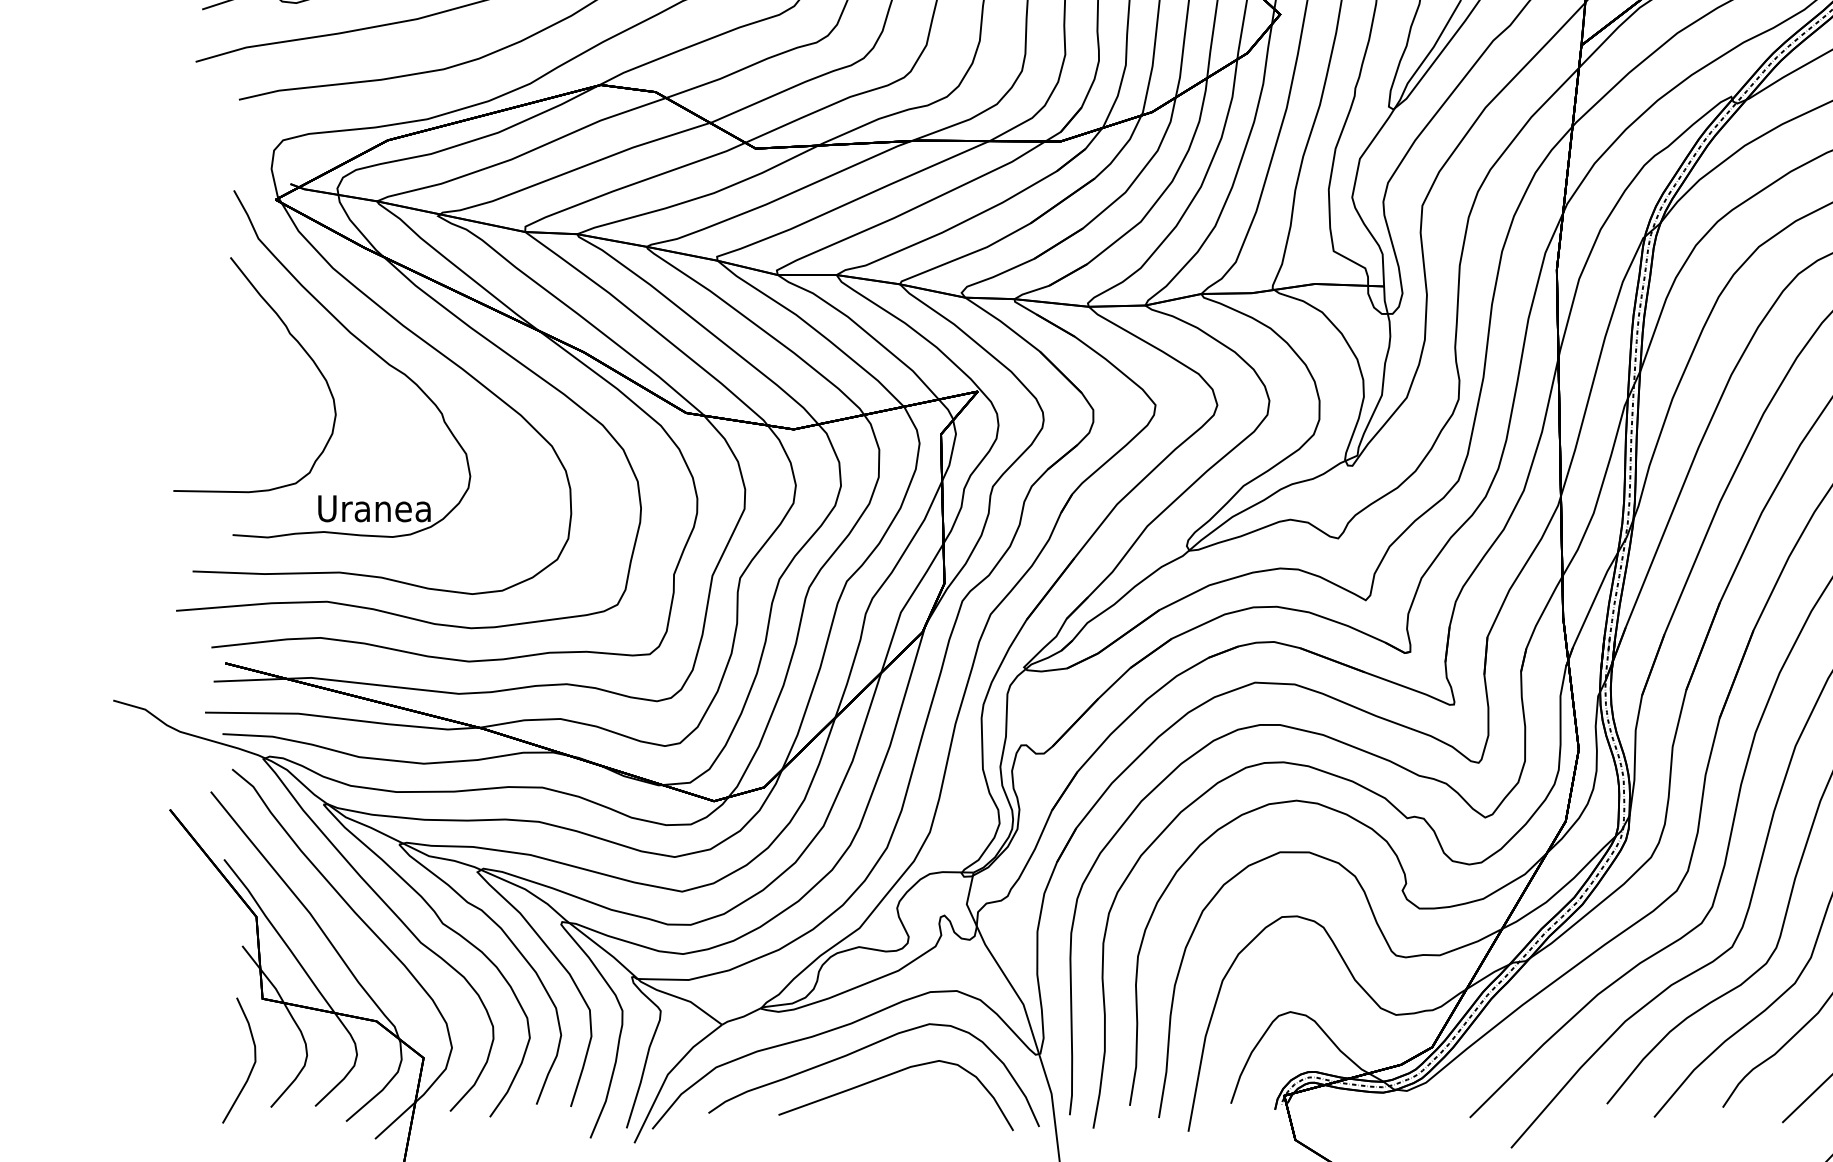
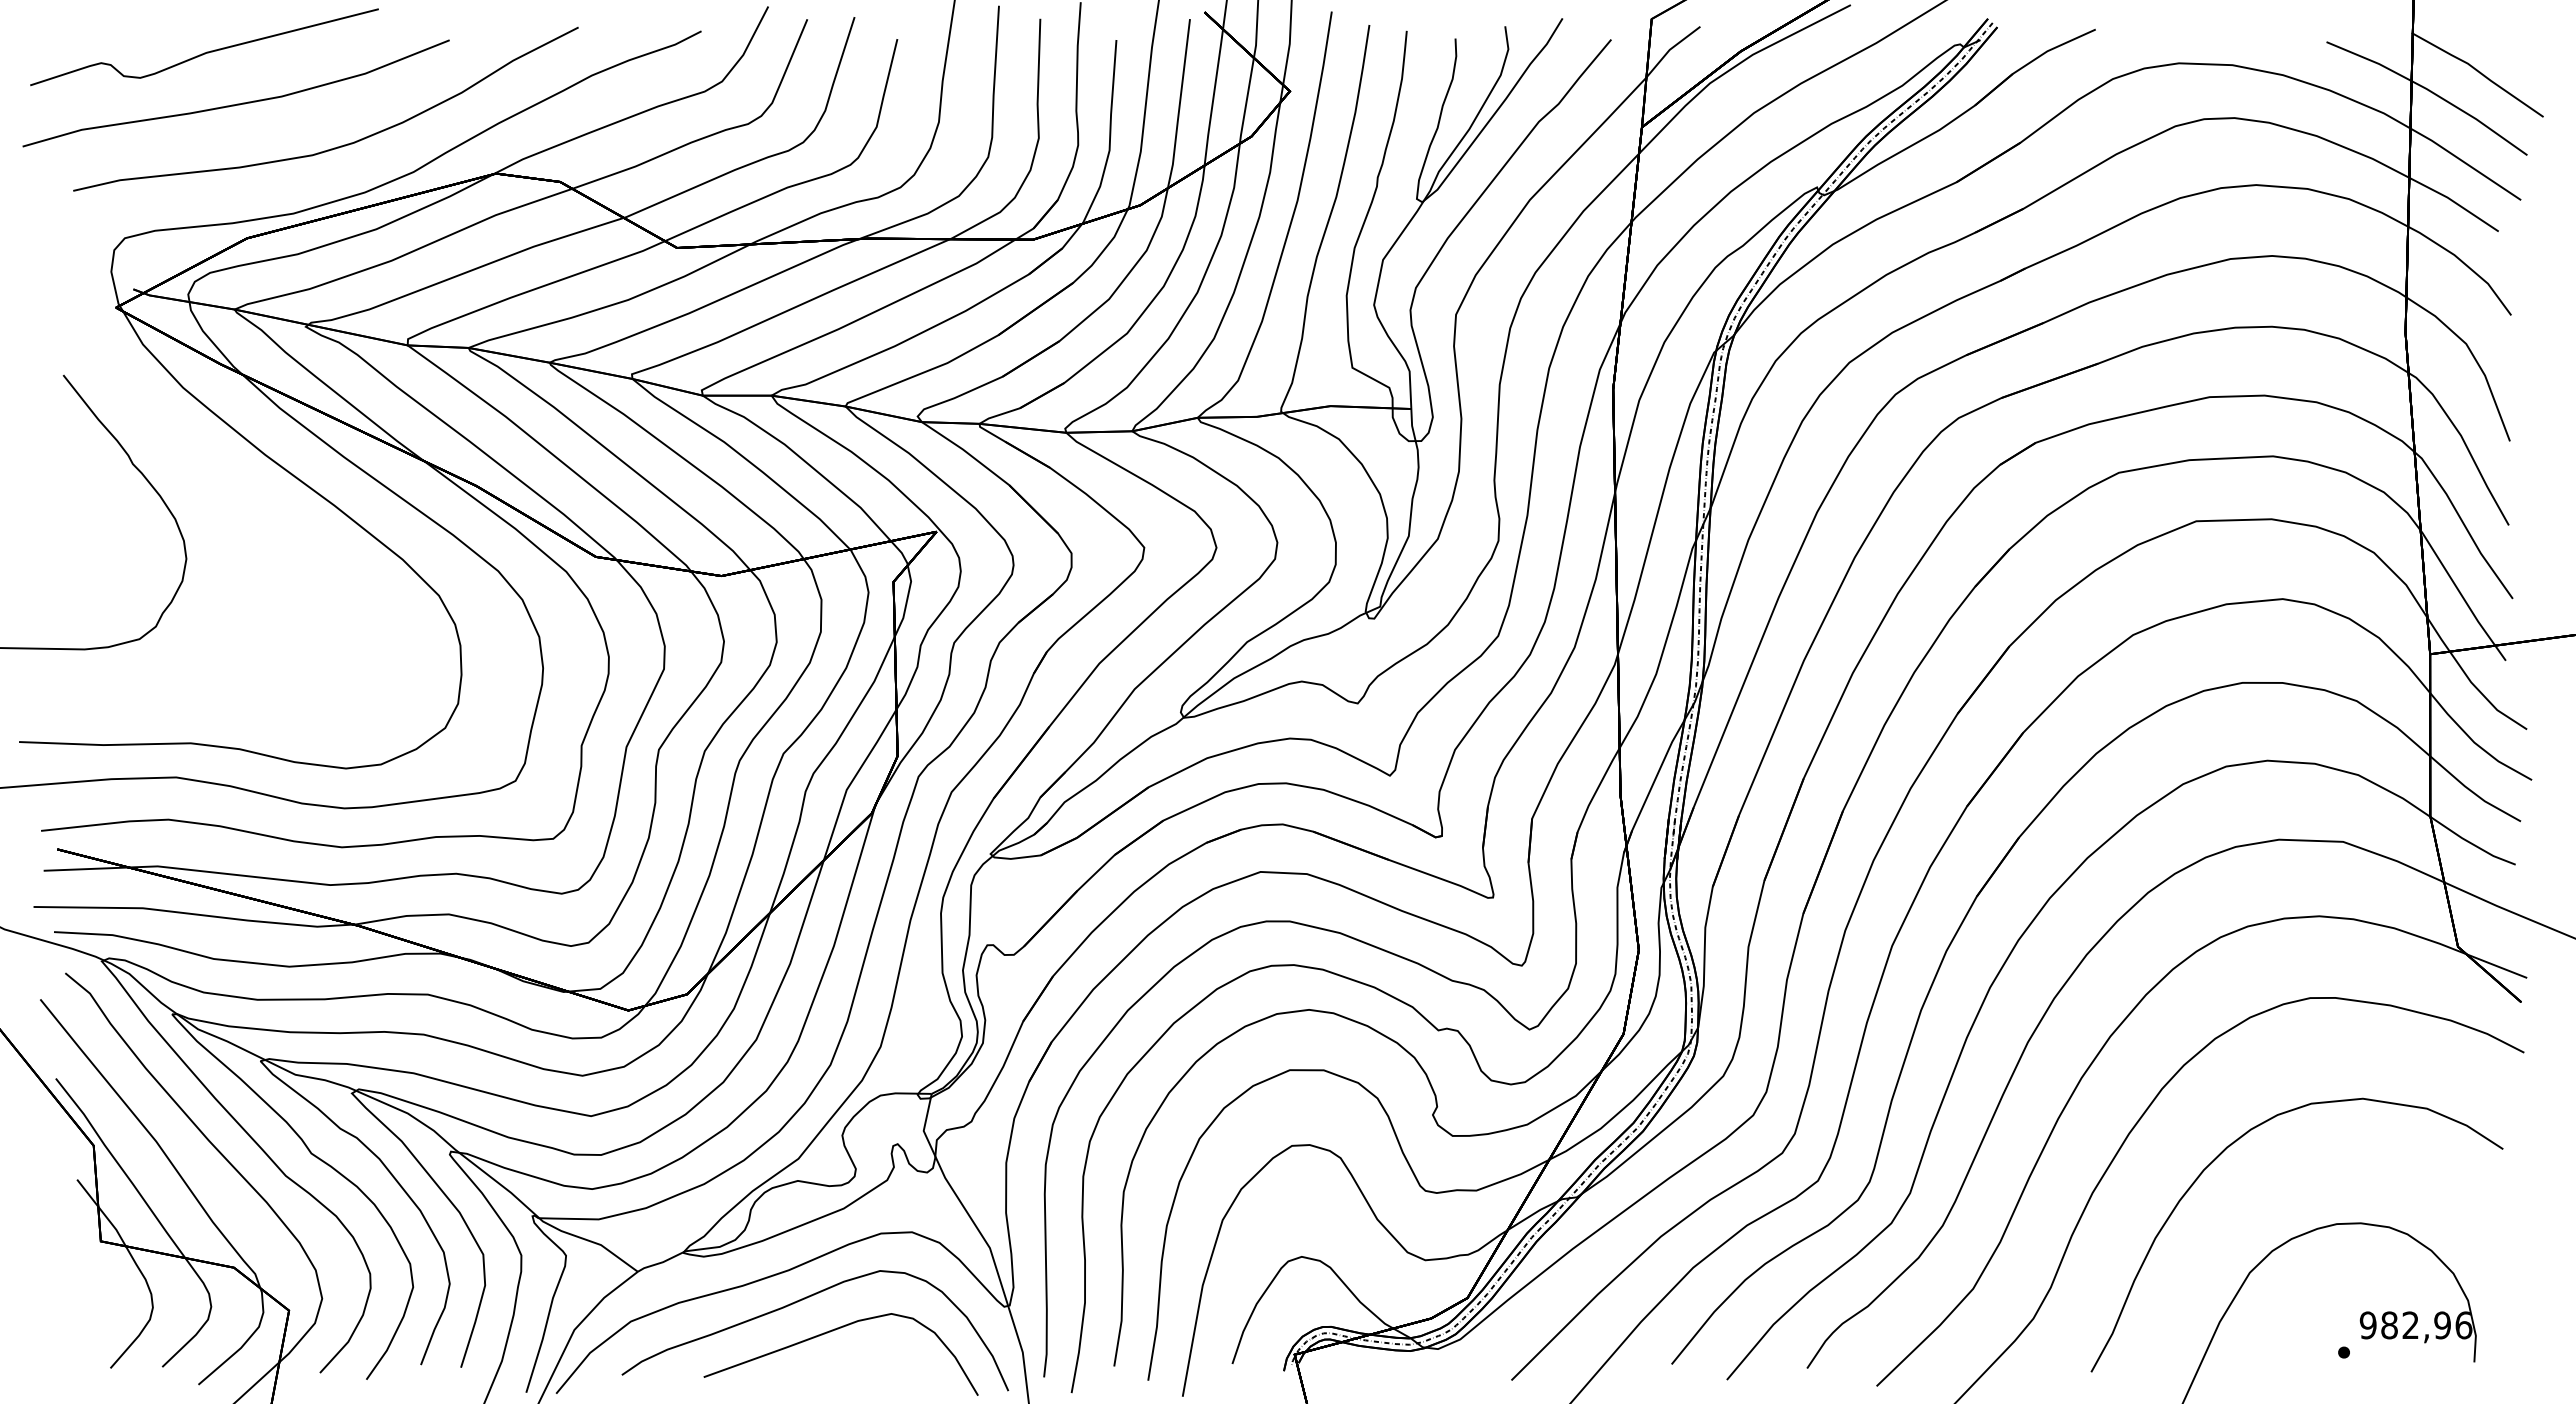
part: (365, 346) -> (221, 479), removed
curve: (252, 1067) -> (88, 1321), removed

